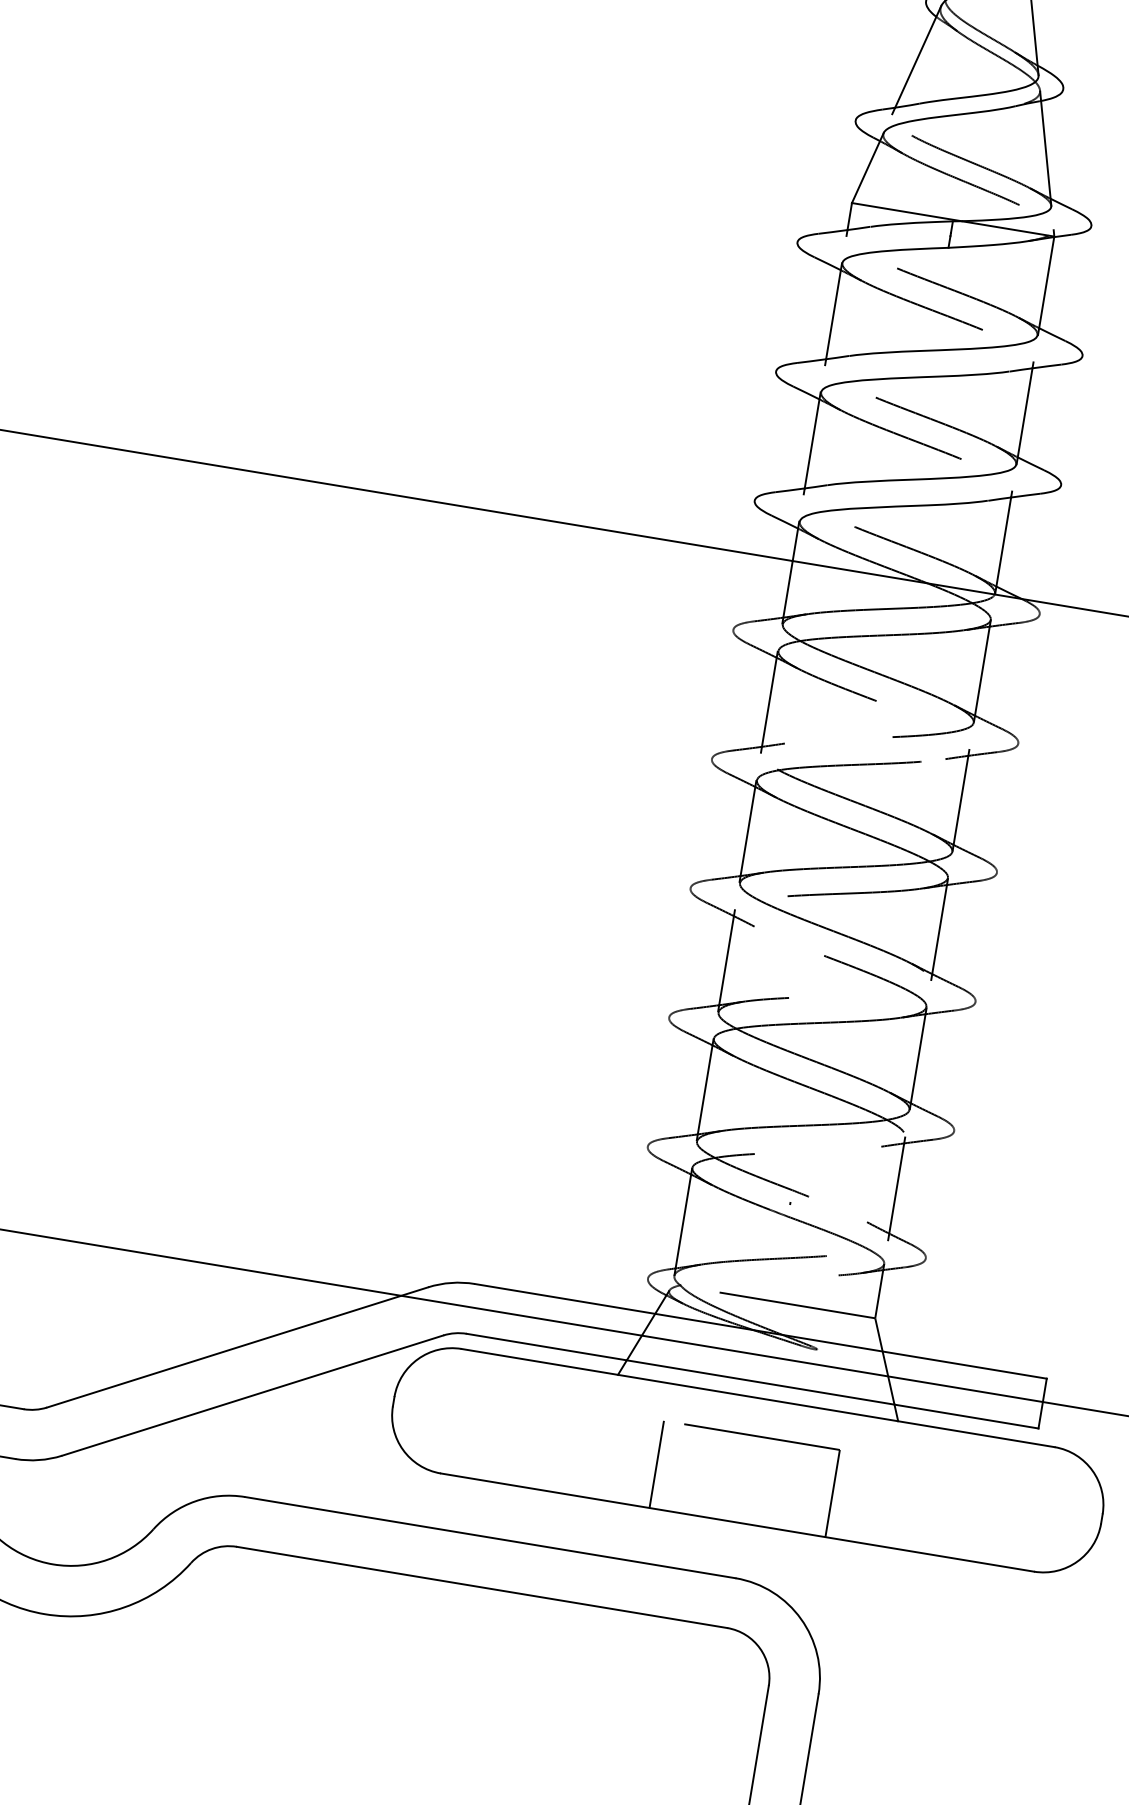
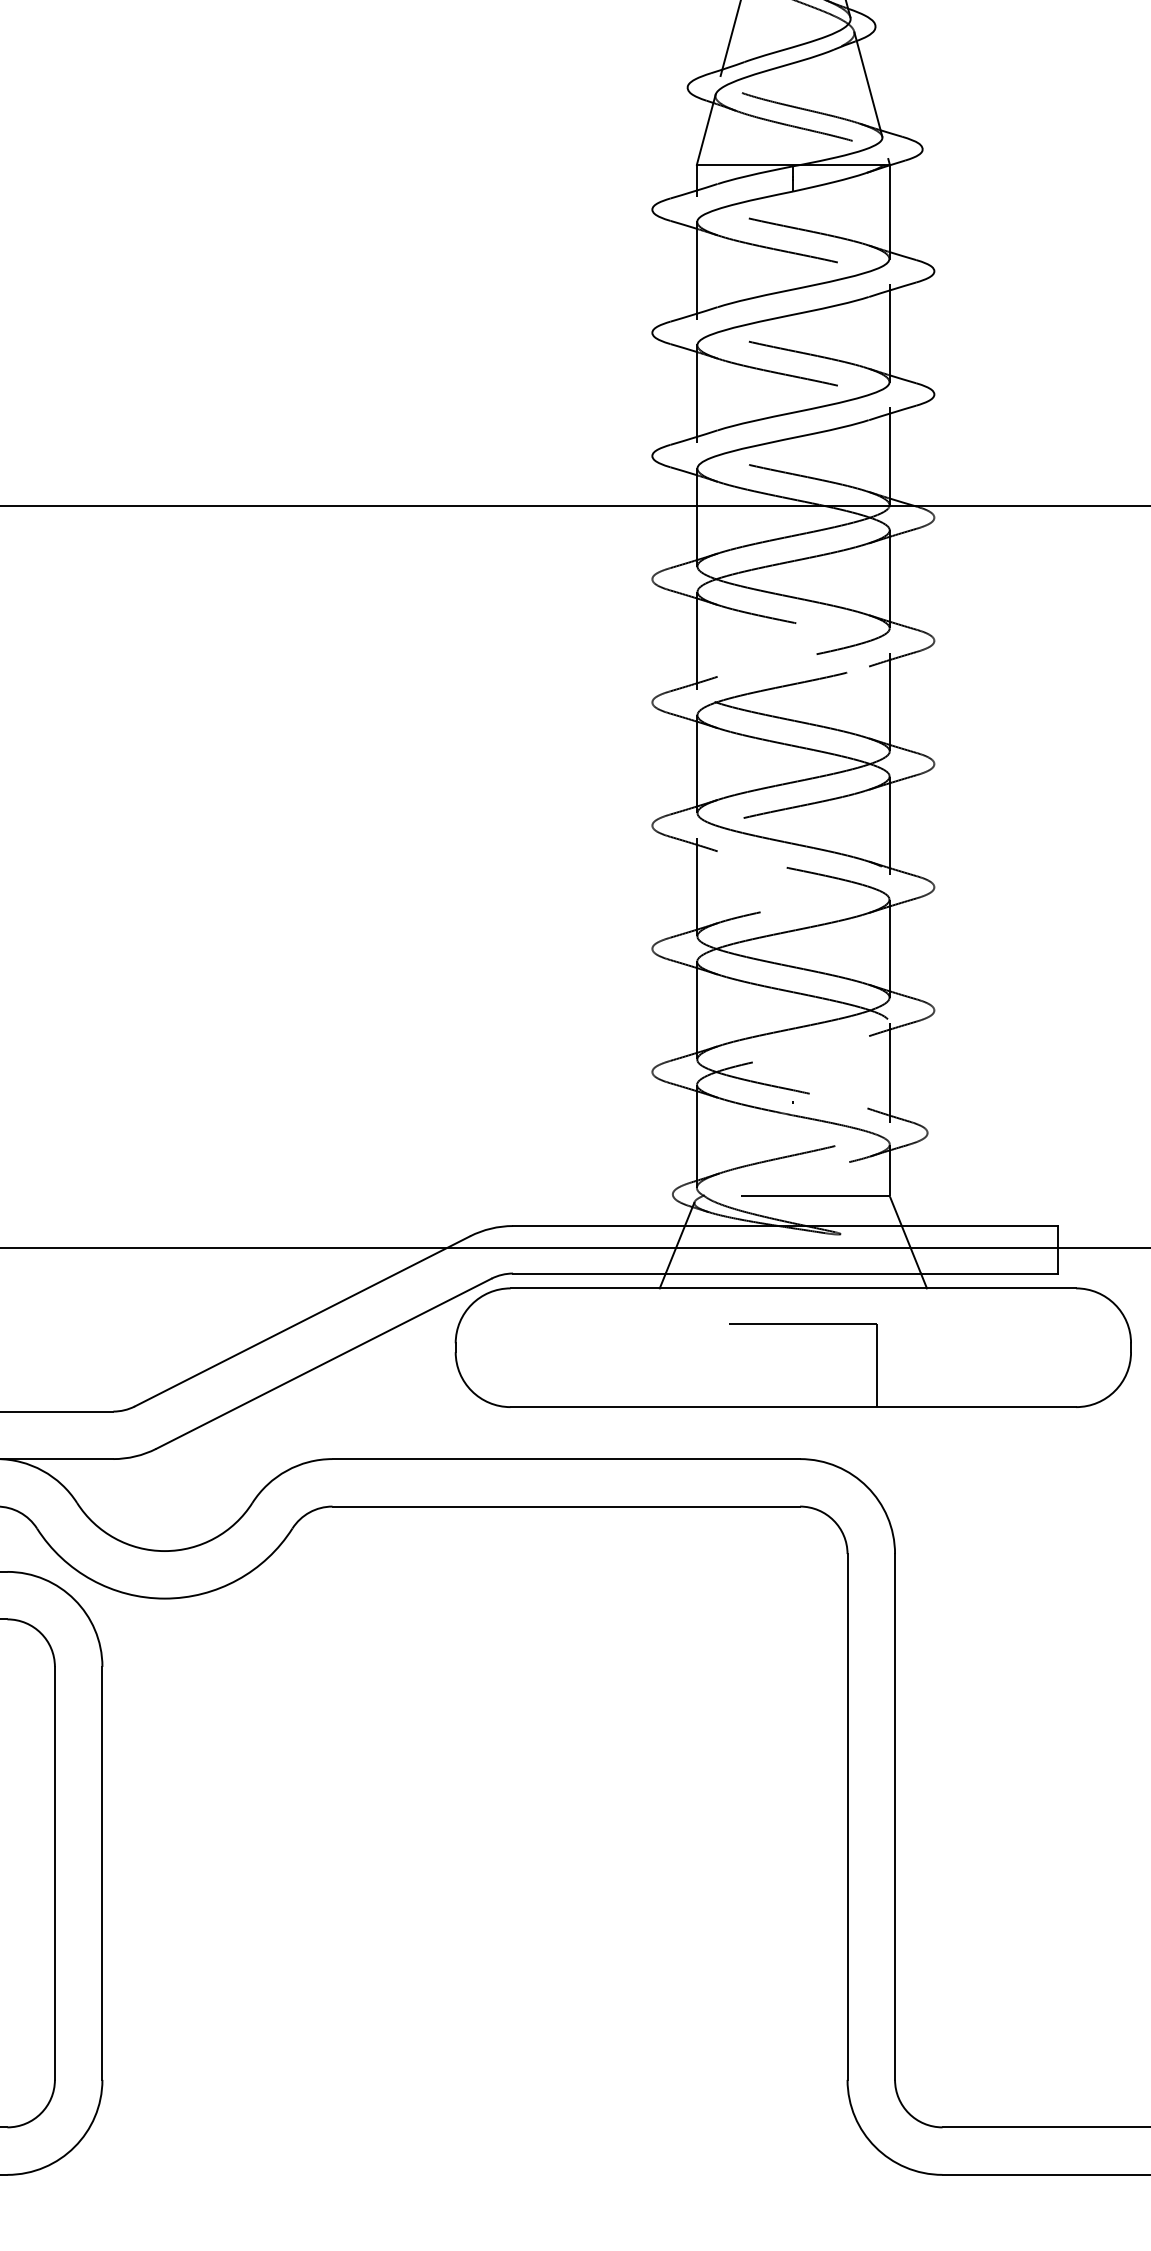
line: (656, 1464) -> (709, 1365), removed

